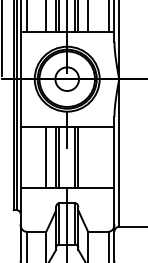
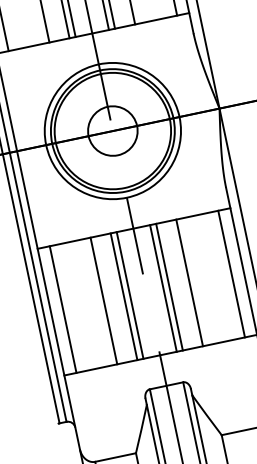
line: (26, 157) -> (63, 309), added
line: (88, 157) -> (190, 282), added
line: (108, 157) -> (231, 273), added

